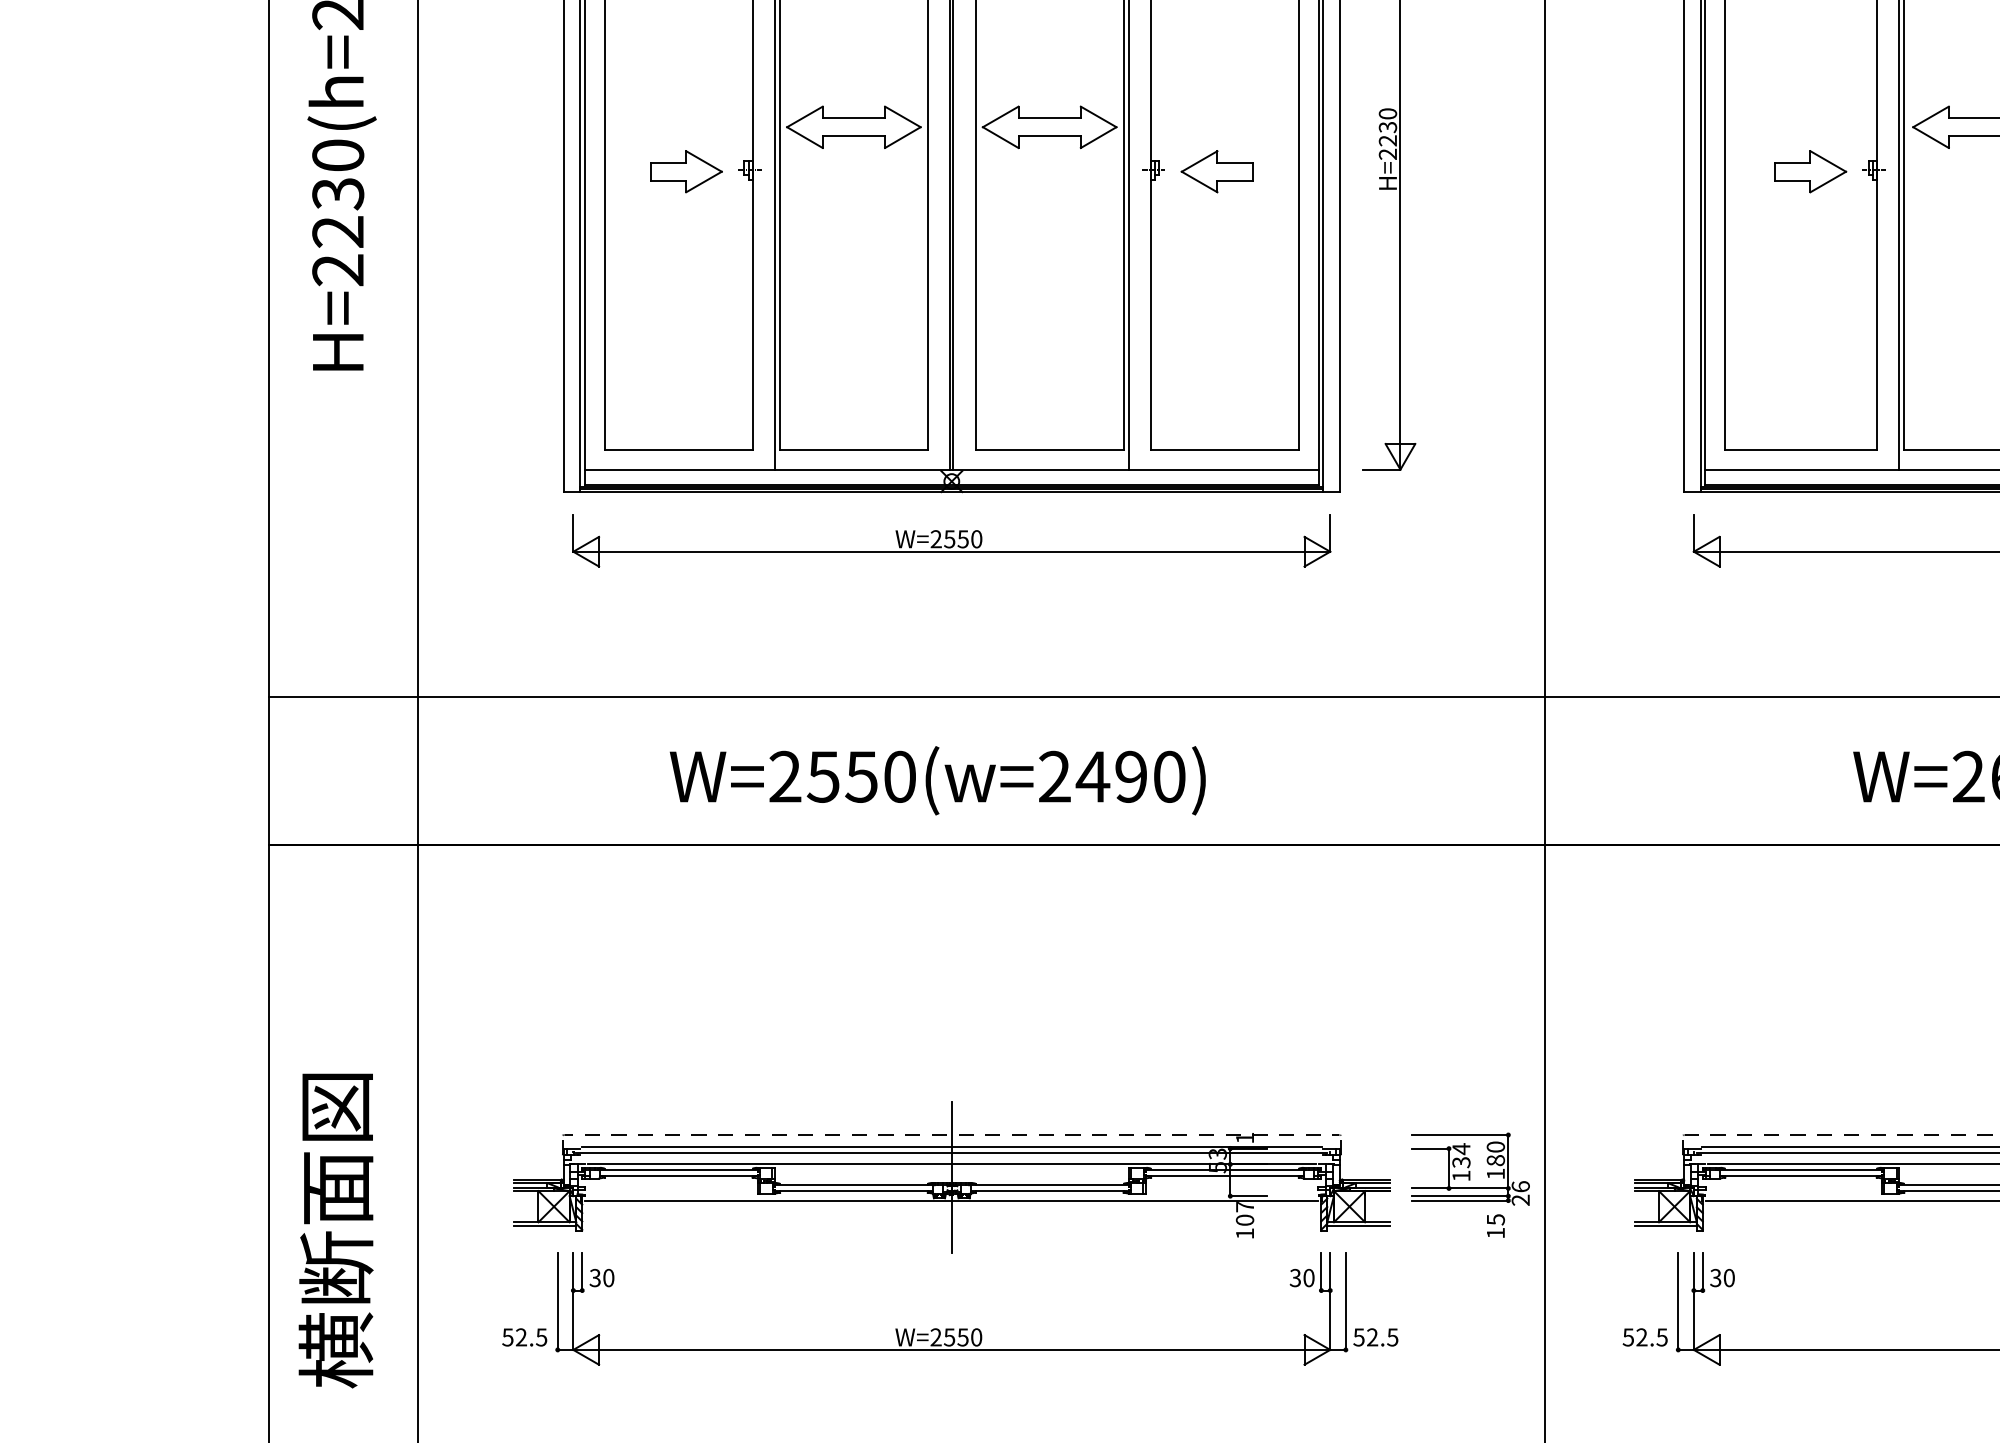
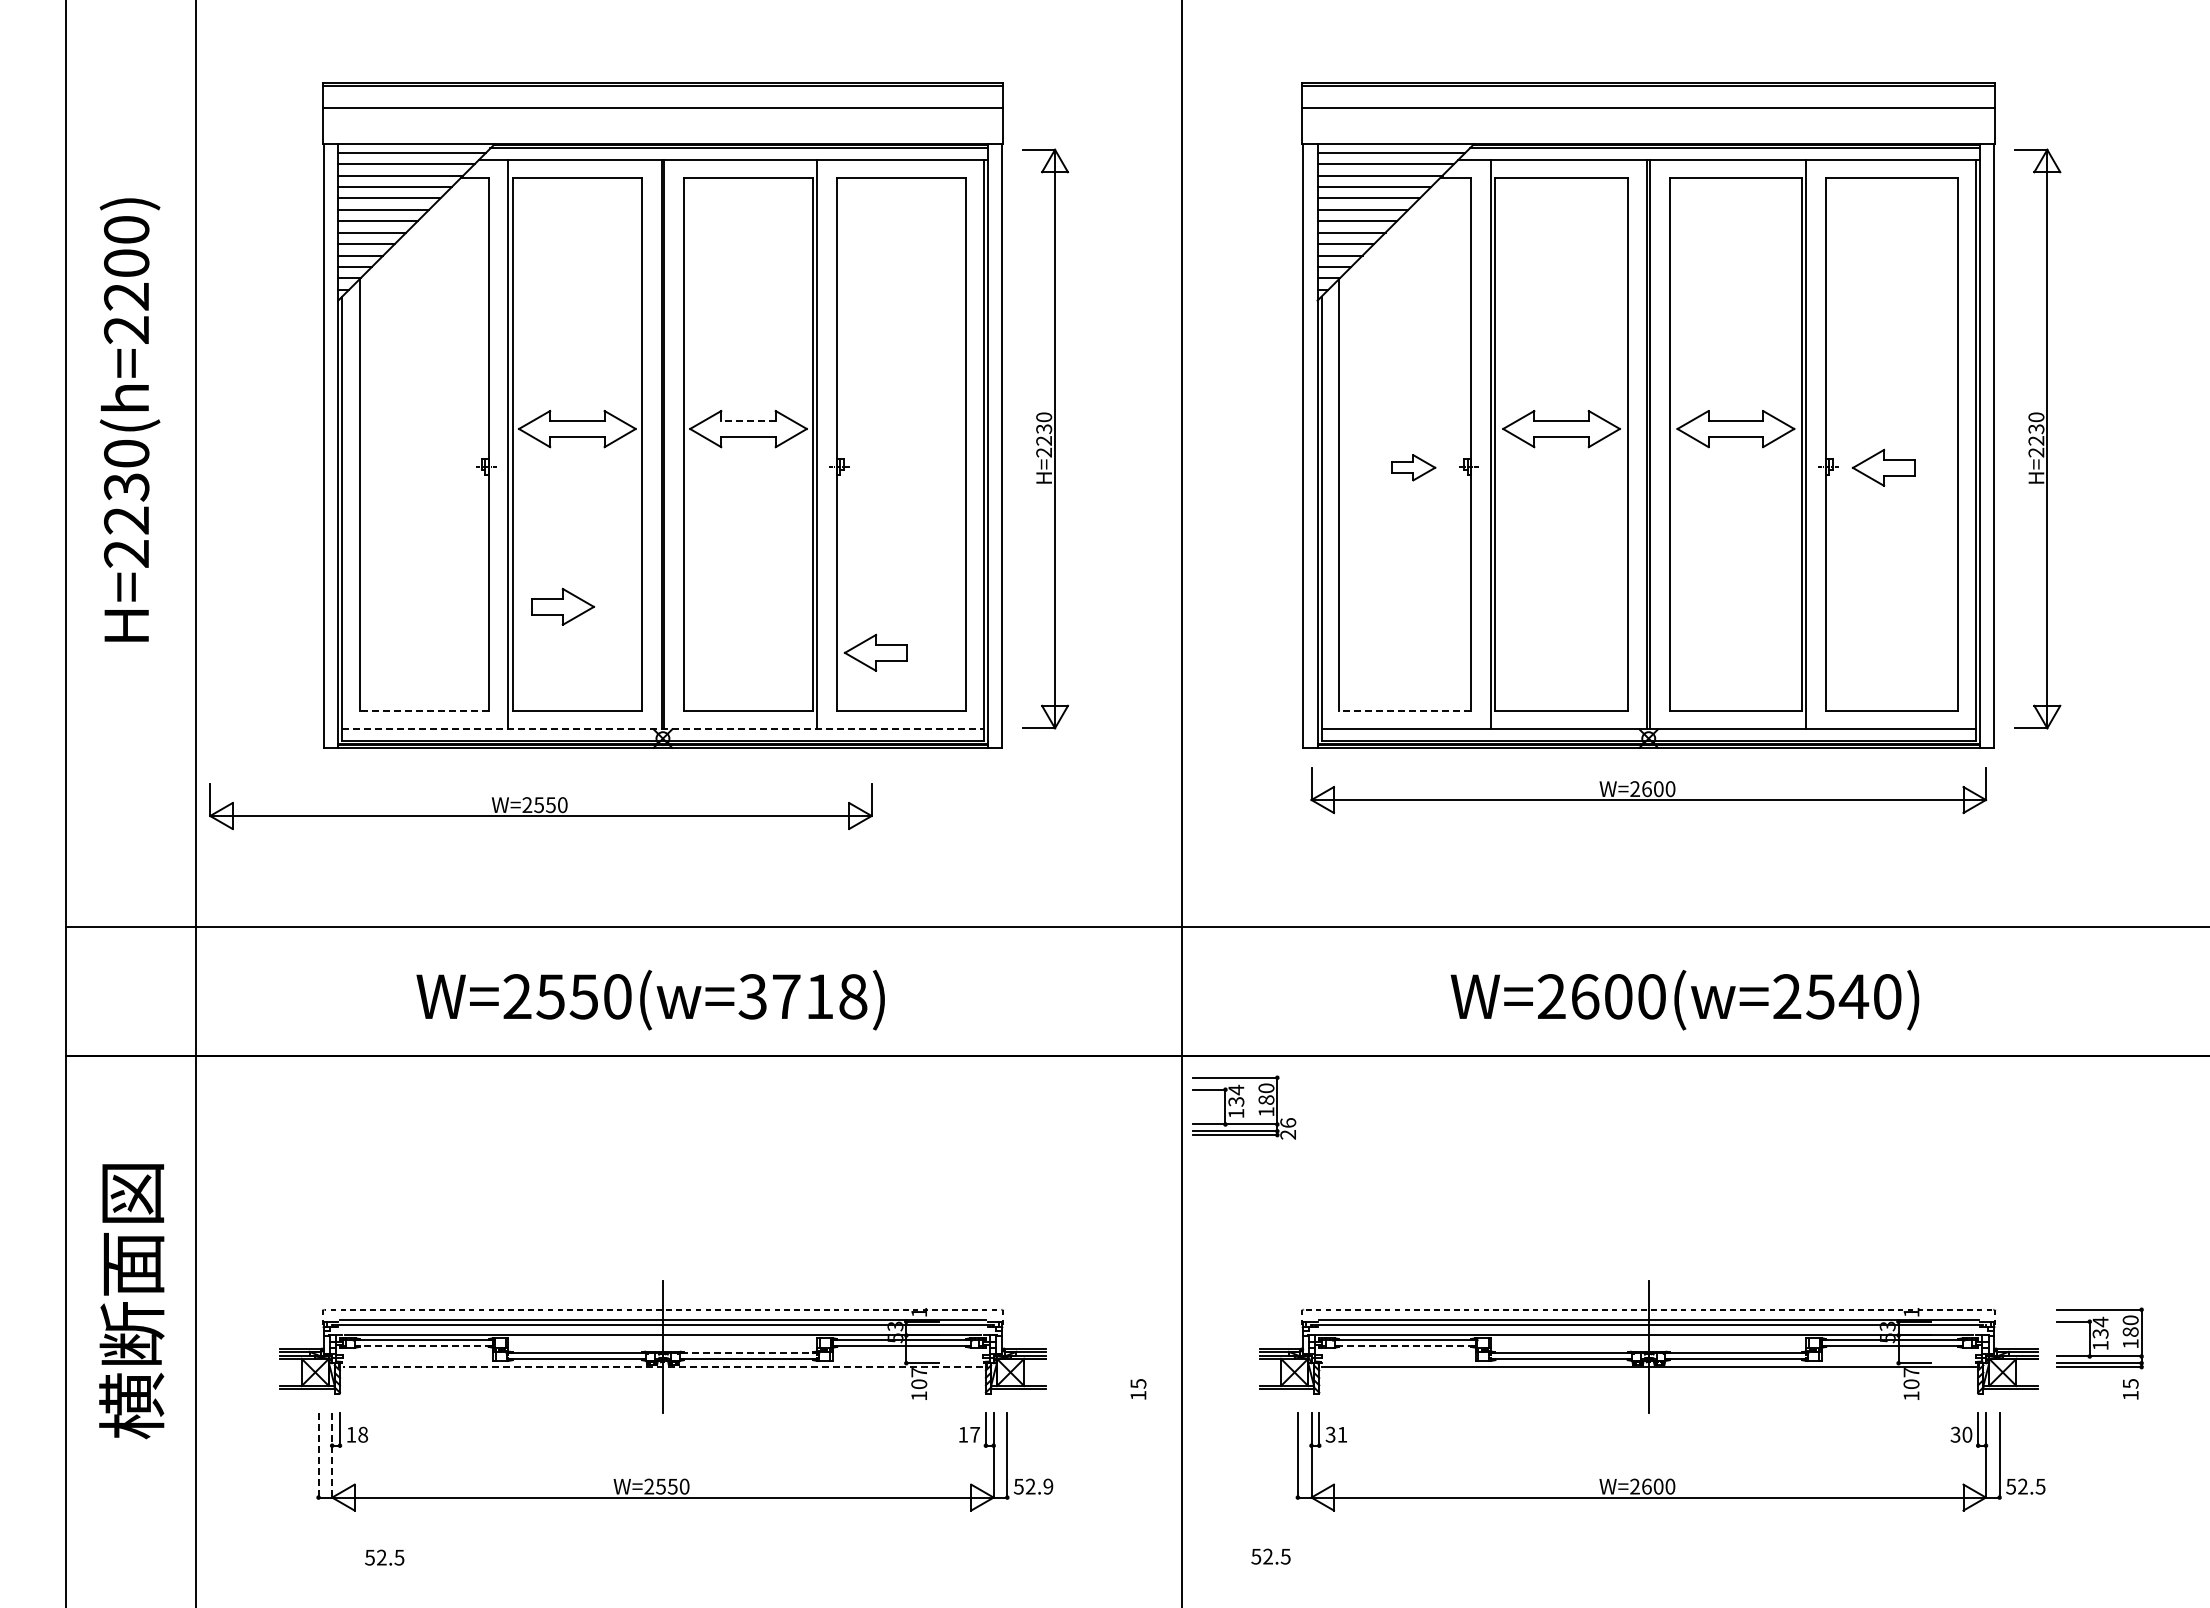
line: (1049, 118) -> (748, 421), solid -> dashed
part: (685, 171) -> (562, 606), moved
part: (1216, 171) -> (875, 652), moved
part: (1810, 171) -> (1413, 467), size x0.7
line: (678, 449) -> (424, 710), solid -> dashed
line: (1800, 449) -> (1404, 710), solid -> dashed
line: (951, 469) -> (662, 728), solid -> dashed
part: (951, 540) -> (540, 806), moved
text: (1111, 776) -> (802, 996), W=2550(w=2490) -> W=2550(w=3718)
part: (1470, 1169) -> (1244, 1107), moved
line: (678, 1175) -> (424, 1345), solid -> dashed
line: (1801, 1175) -> (1405, 1345), solid -> dashed
line: (1049, 1185) -> (748, 1353), solid -> dashed
line: (951, 1201) -> (662, 1367), solid -> dashed
text: (335, 1230) -> (131, 1301), moved
text: (602, 1277) -> (357, 1434), 30 -> 18
text: (1302, 1277) -> (969, 1434), 30 -> 17
text: (1729, 1277) -> (1342, 1434), 30 -> 31
line: (557, 1301) -> (318, 1455), solid -> dashed
line: (573, 1301) -> (332, 1455), solid -> dashed
text: (524, 1337) -> (384, 1557), moved
text: (1392, 1337) -> (1048, 1486), 52.5 -> 52.9
text: (1644, 1337) -> (1270, 1556), moved

